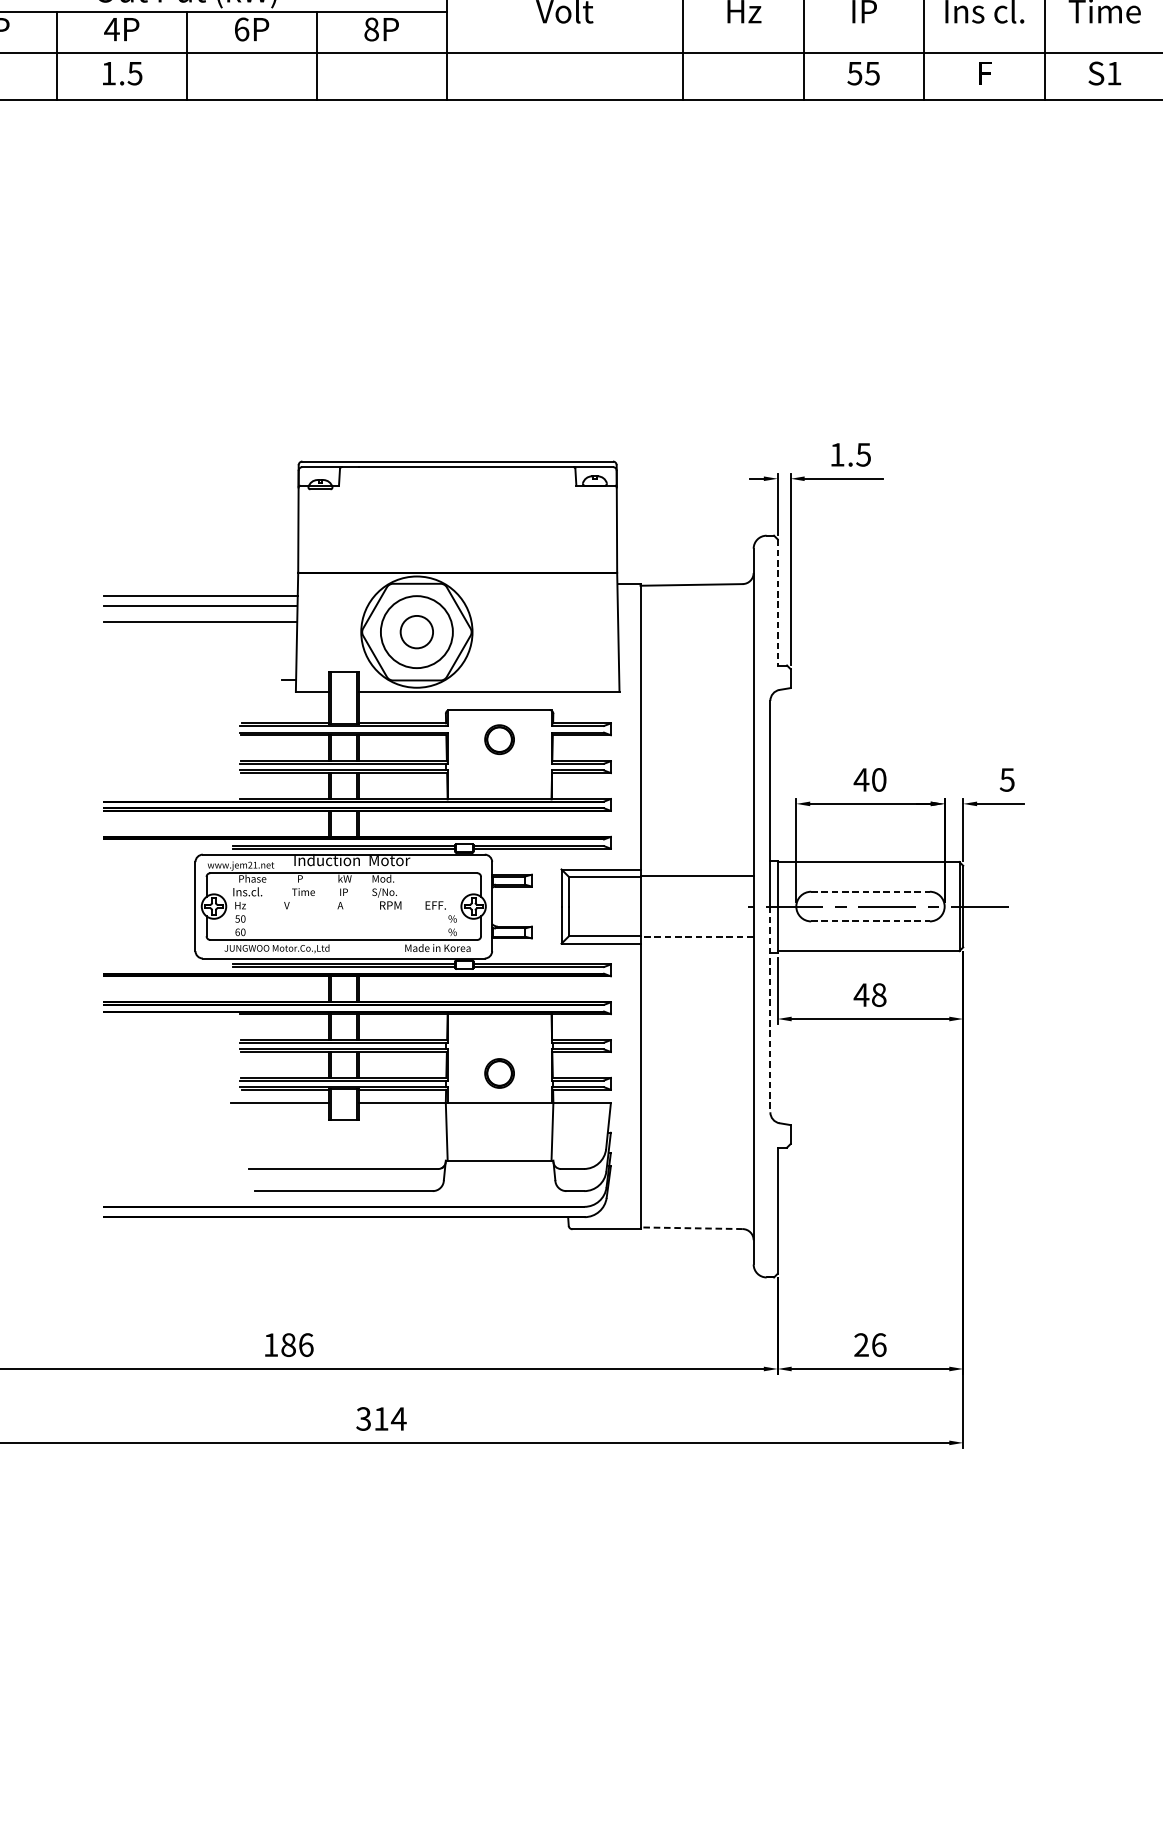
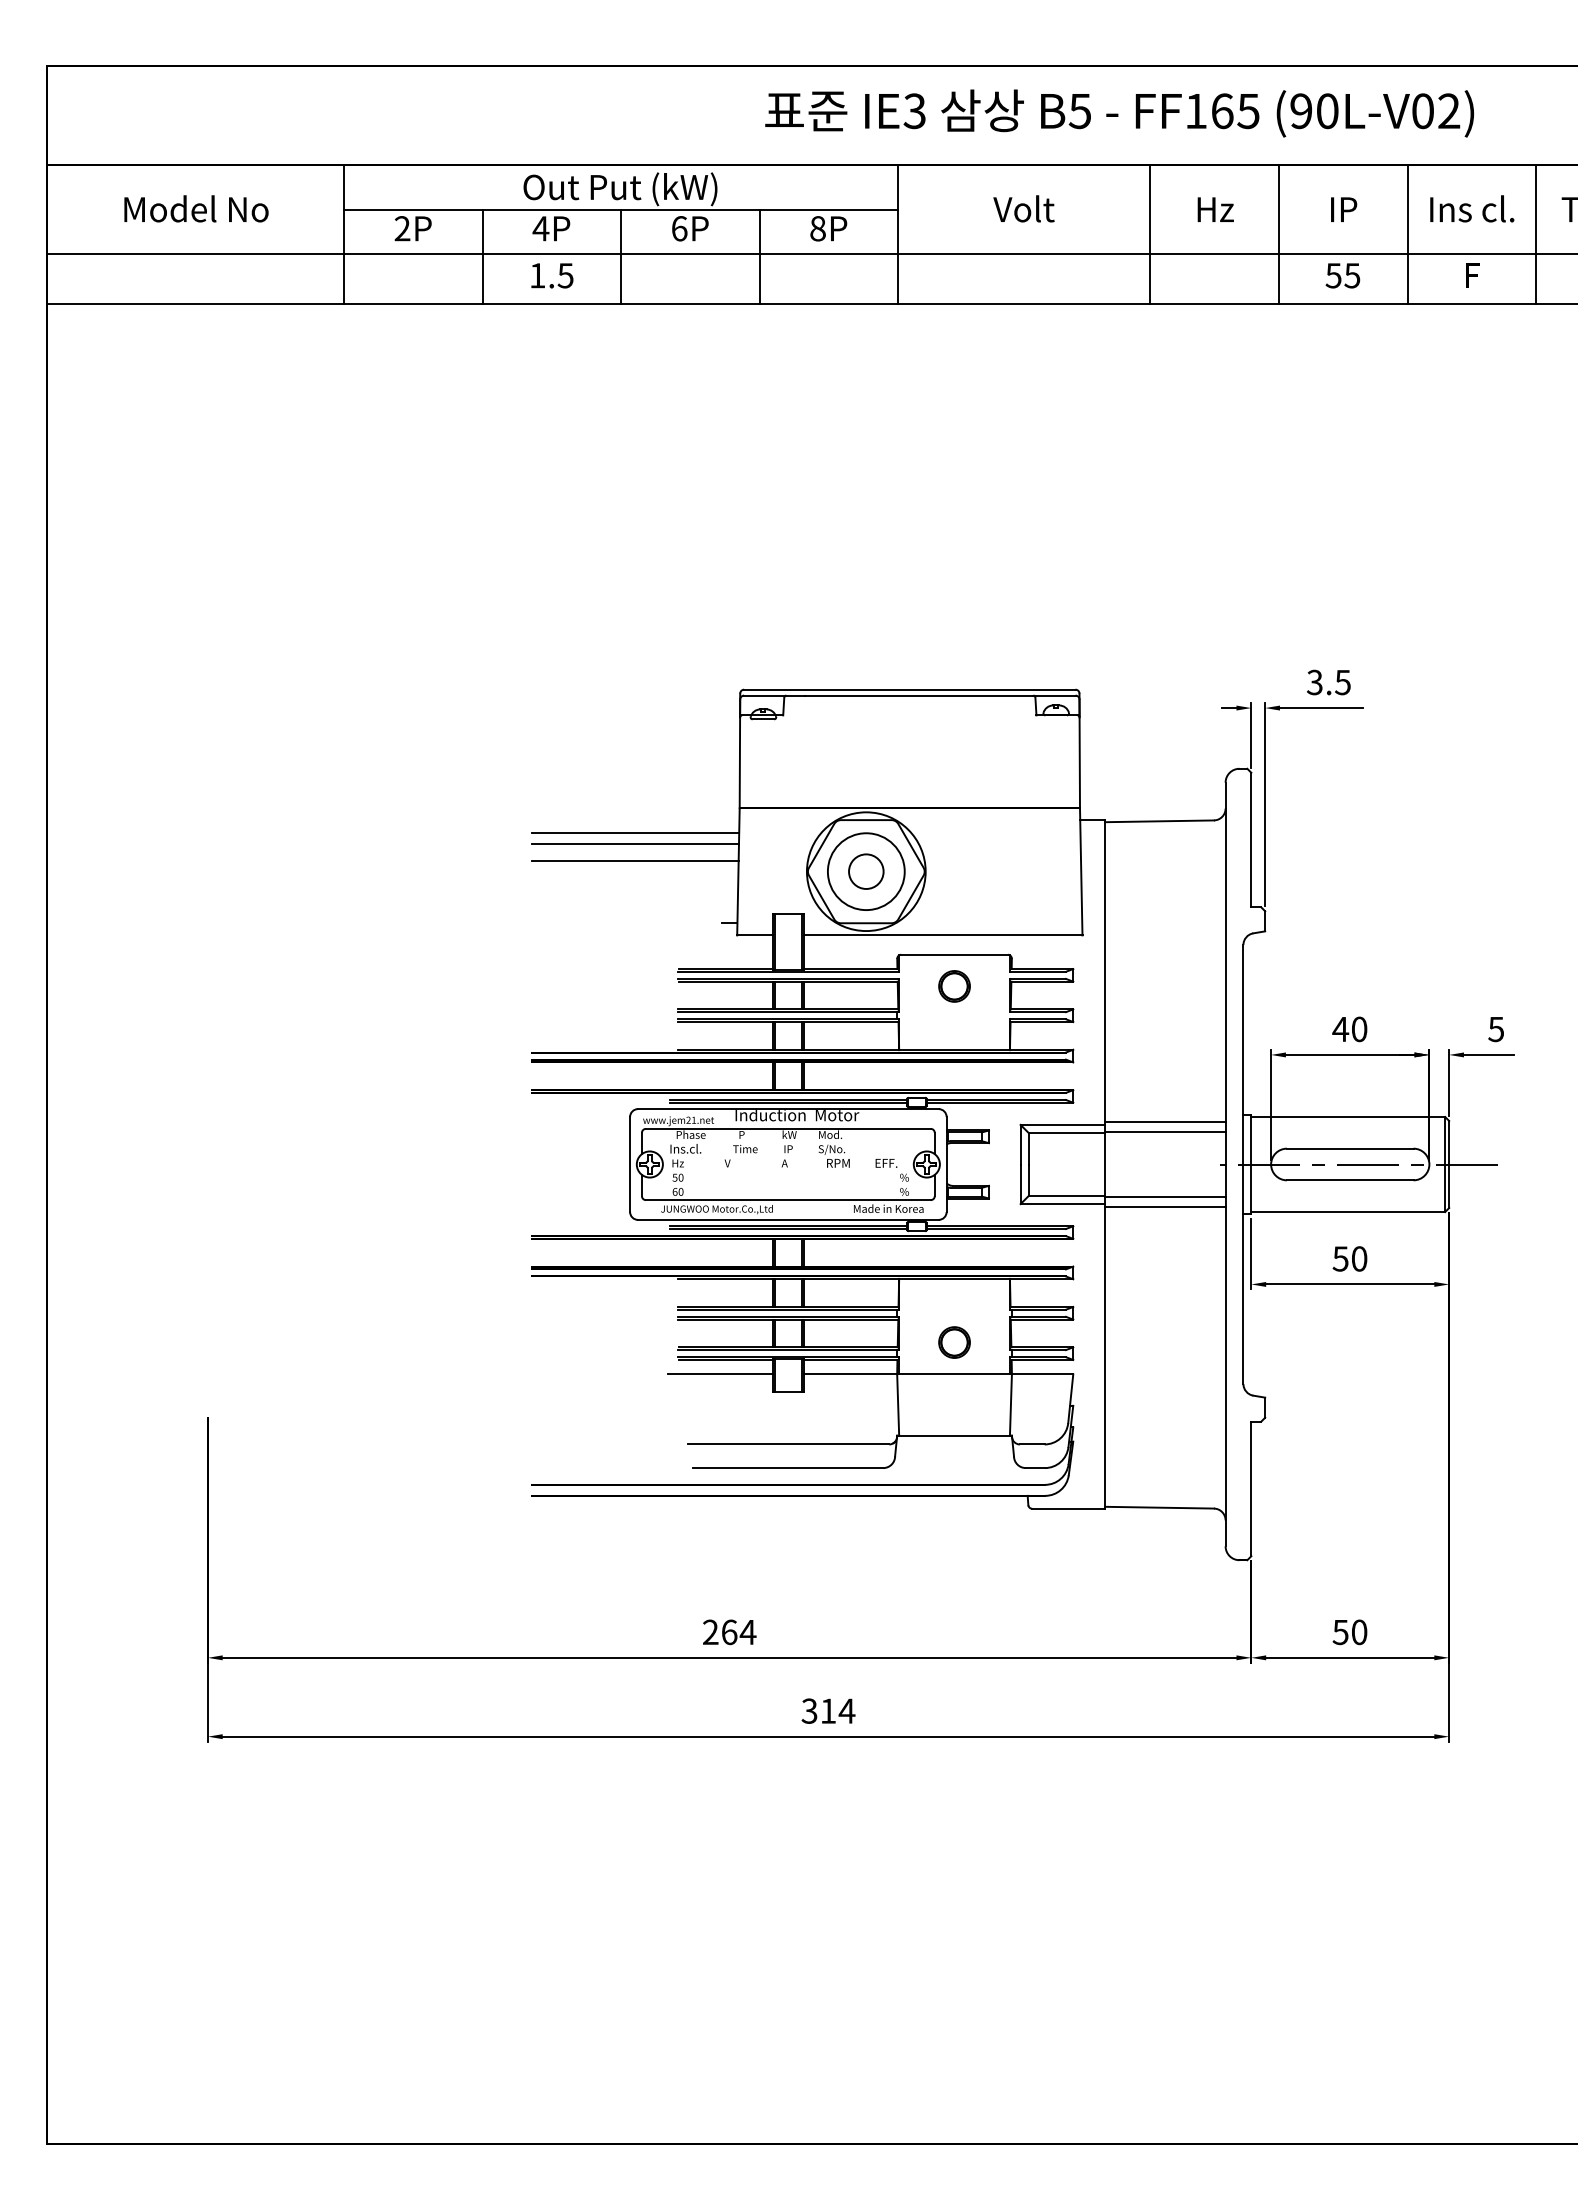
text: (836, 454) -> (1314, 682), 1.5 -> 3.5
line: (777, 602) -> (1251, 840), dashed -> solid
line: (696, 867) -> (1164, 1122), added
line: (870, 891) -> (1350, 1148), dashed -> solid
line: (870, 921) -> (1350, 1180), dashed -> solid
line: (696, 936) -> (1164, 1196), dashed -> solid
line: (696, 945) -> (1164, 1206), added
text: (869, 994) -> (1349, 1258), 48 -> 50
line: (770, 1009) -> (1243, 1274), dashed -> solid
line: (691, 1228) -> (1159, 1507), dashed -> solid
text: (288, 1345) -> (729, 1632), 186 -> 264
text: (869, 1345) -> (1349, 1632), 26 -> 50

